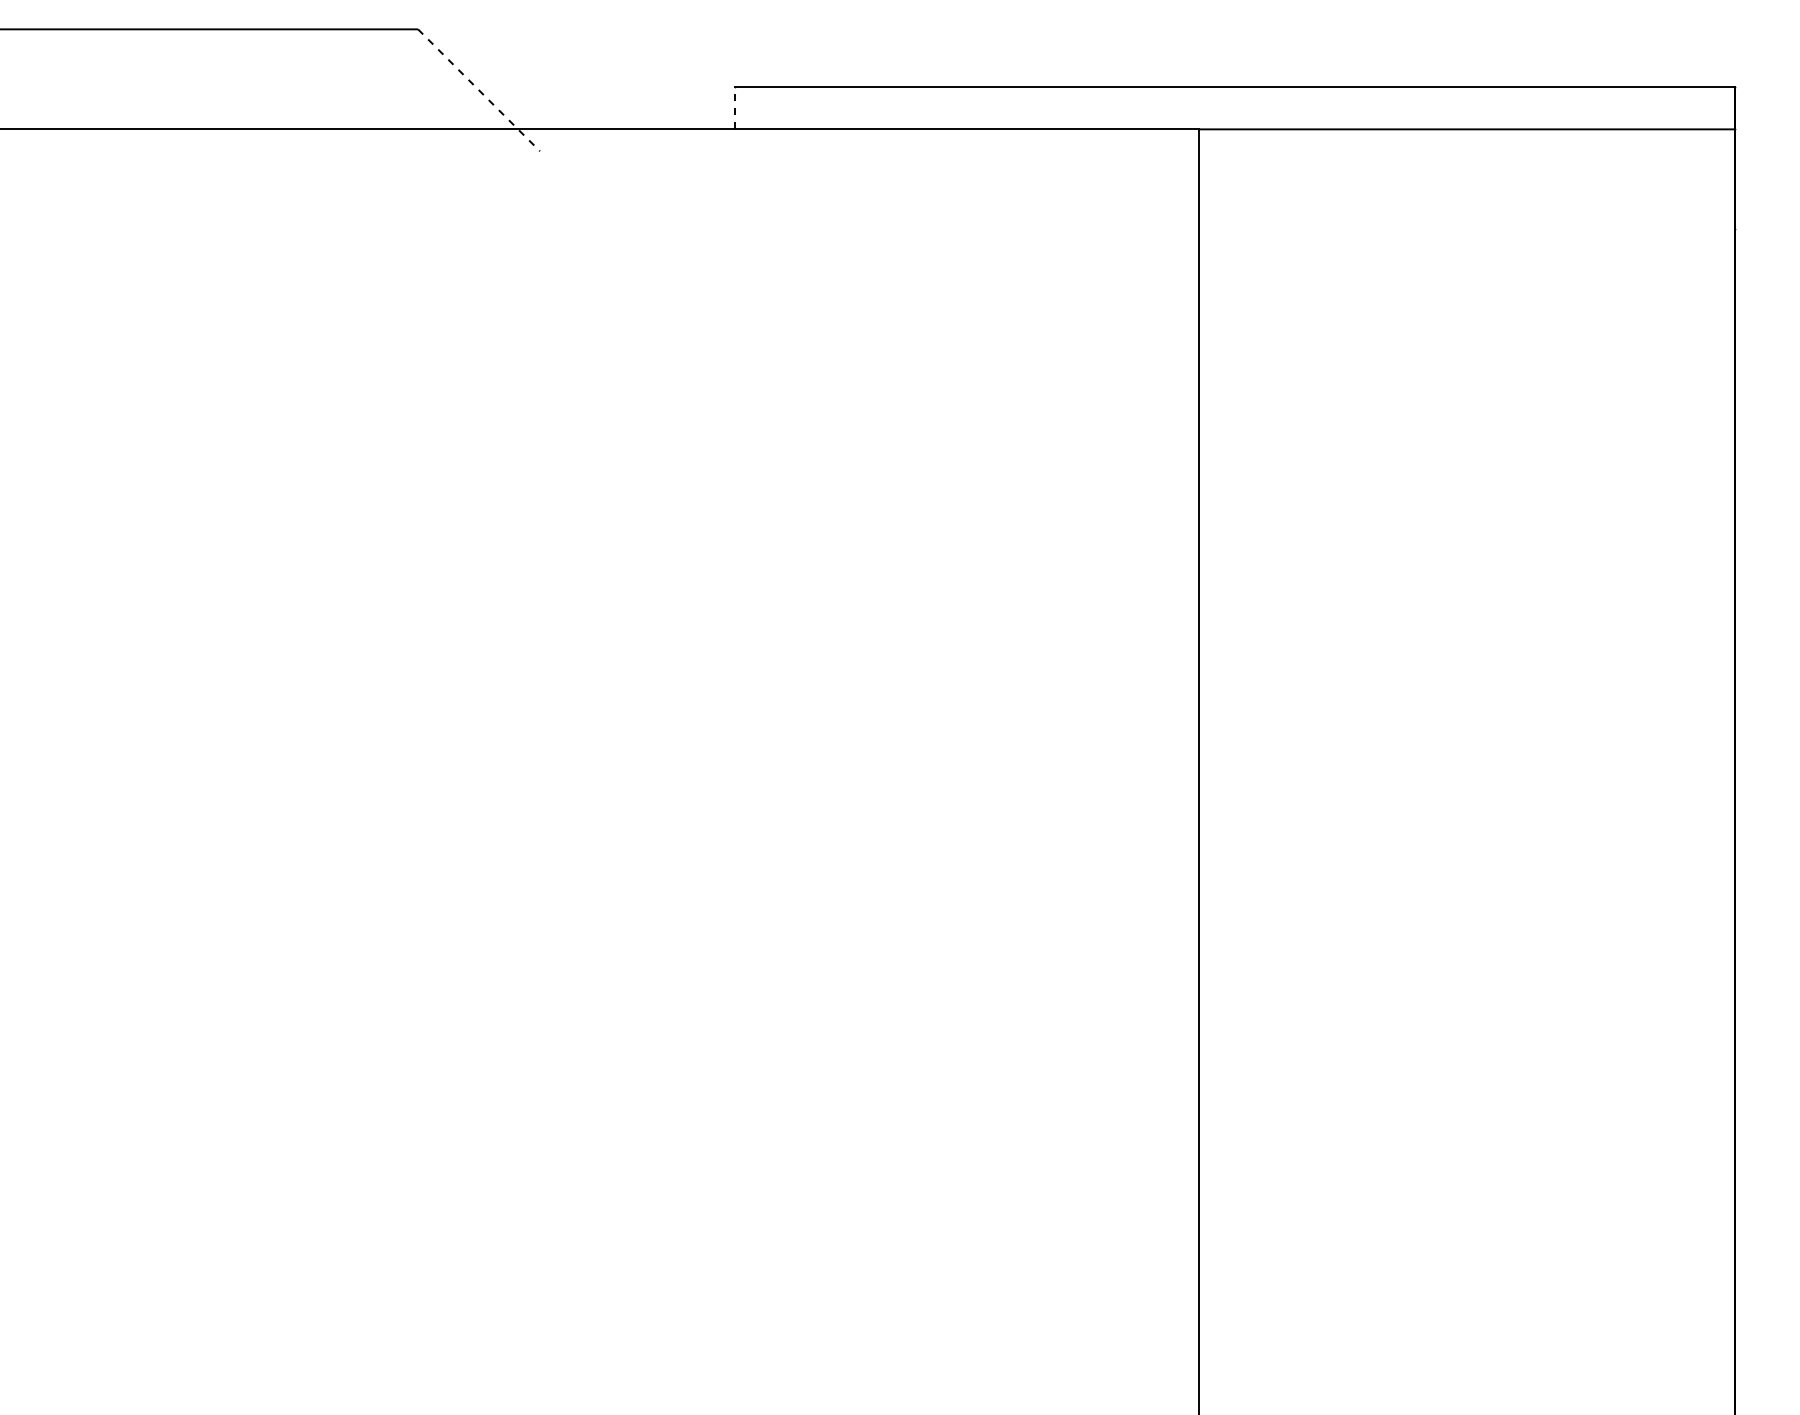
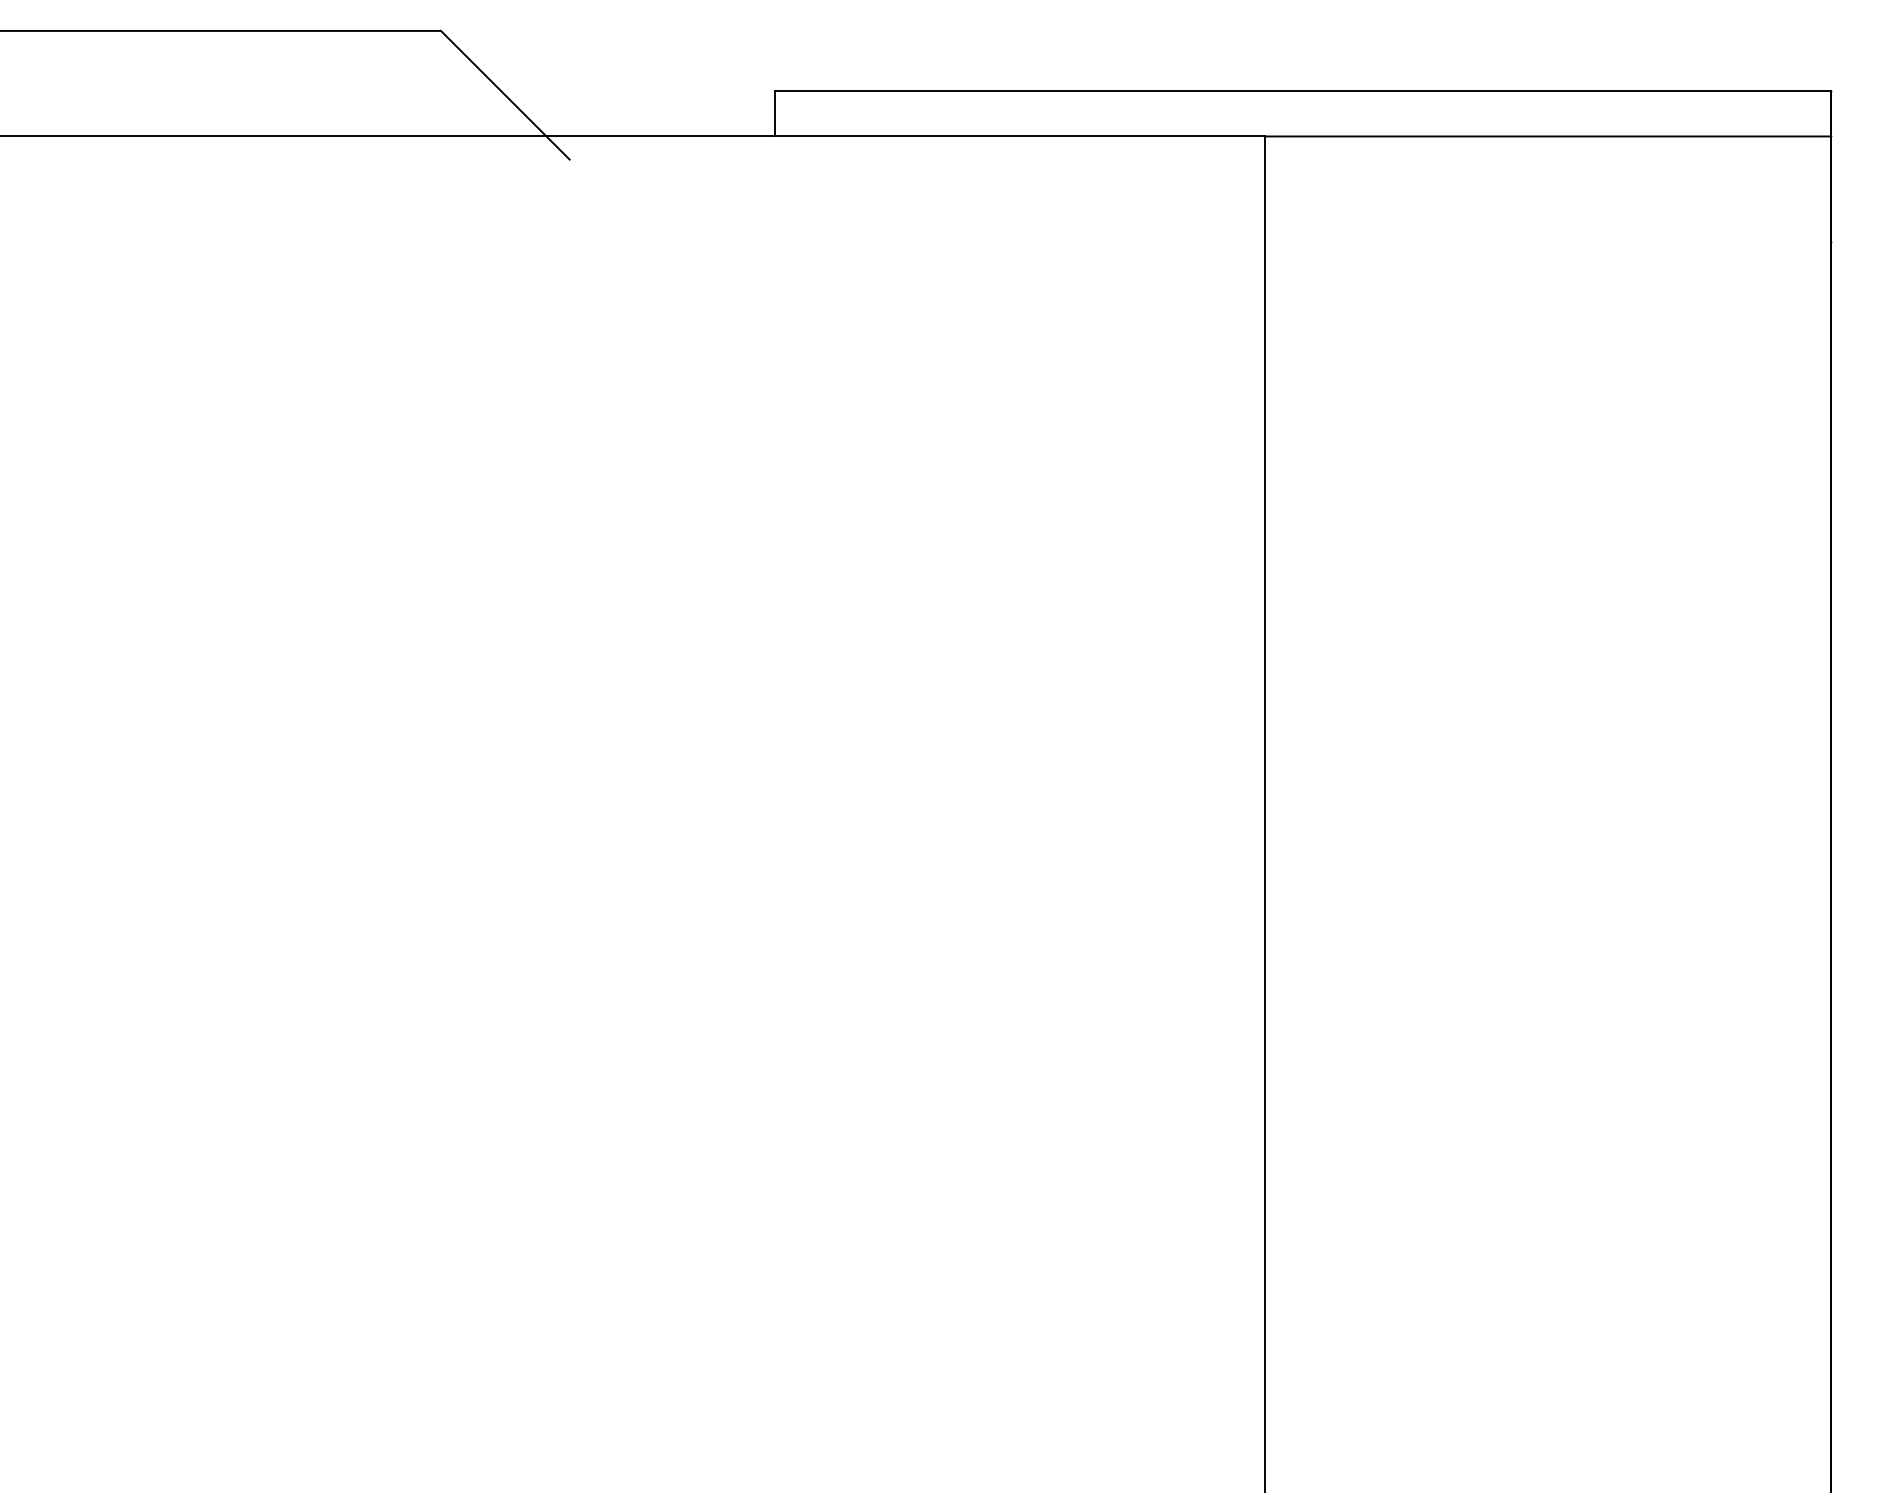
line: (479, 90) -> (505, 95), dashed -> solid
line: (735, 107) -> (775, 113), dashed -> solid

